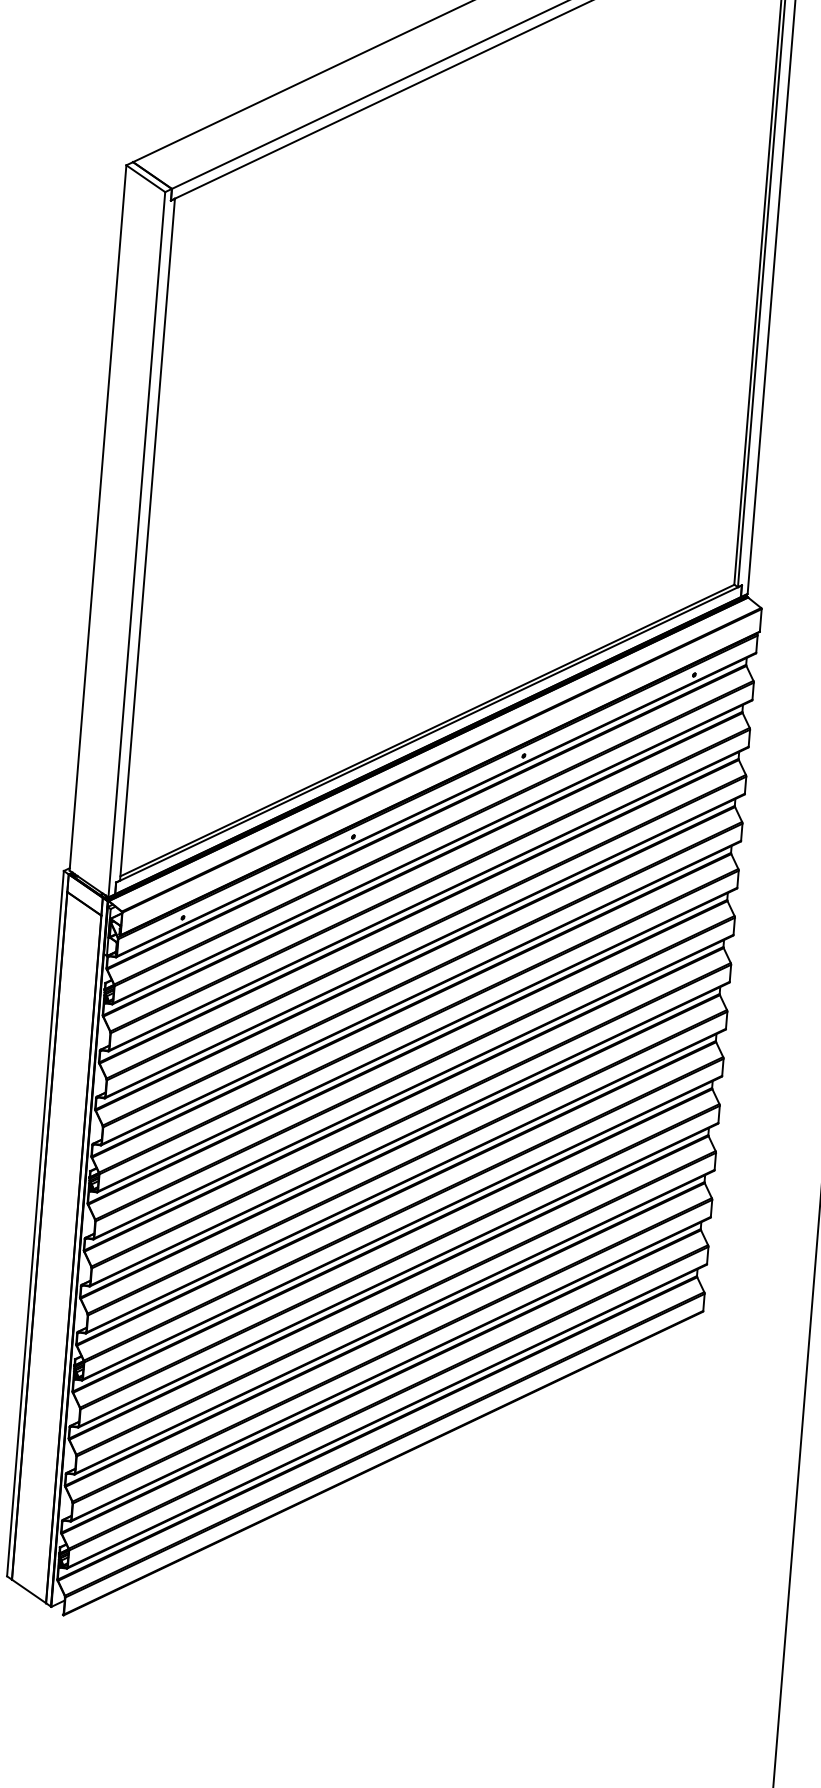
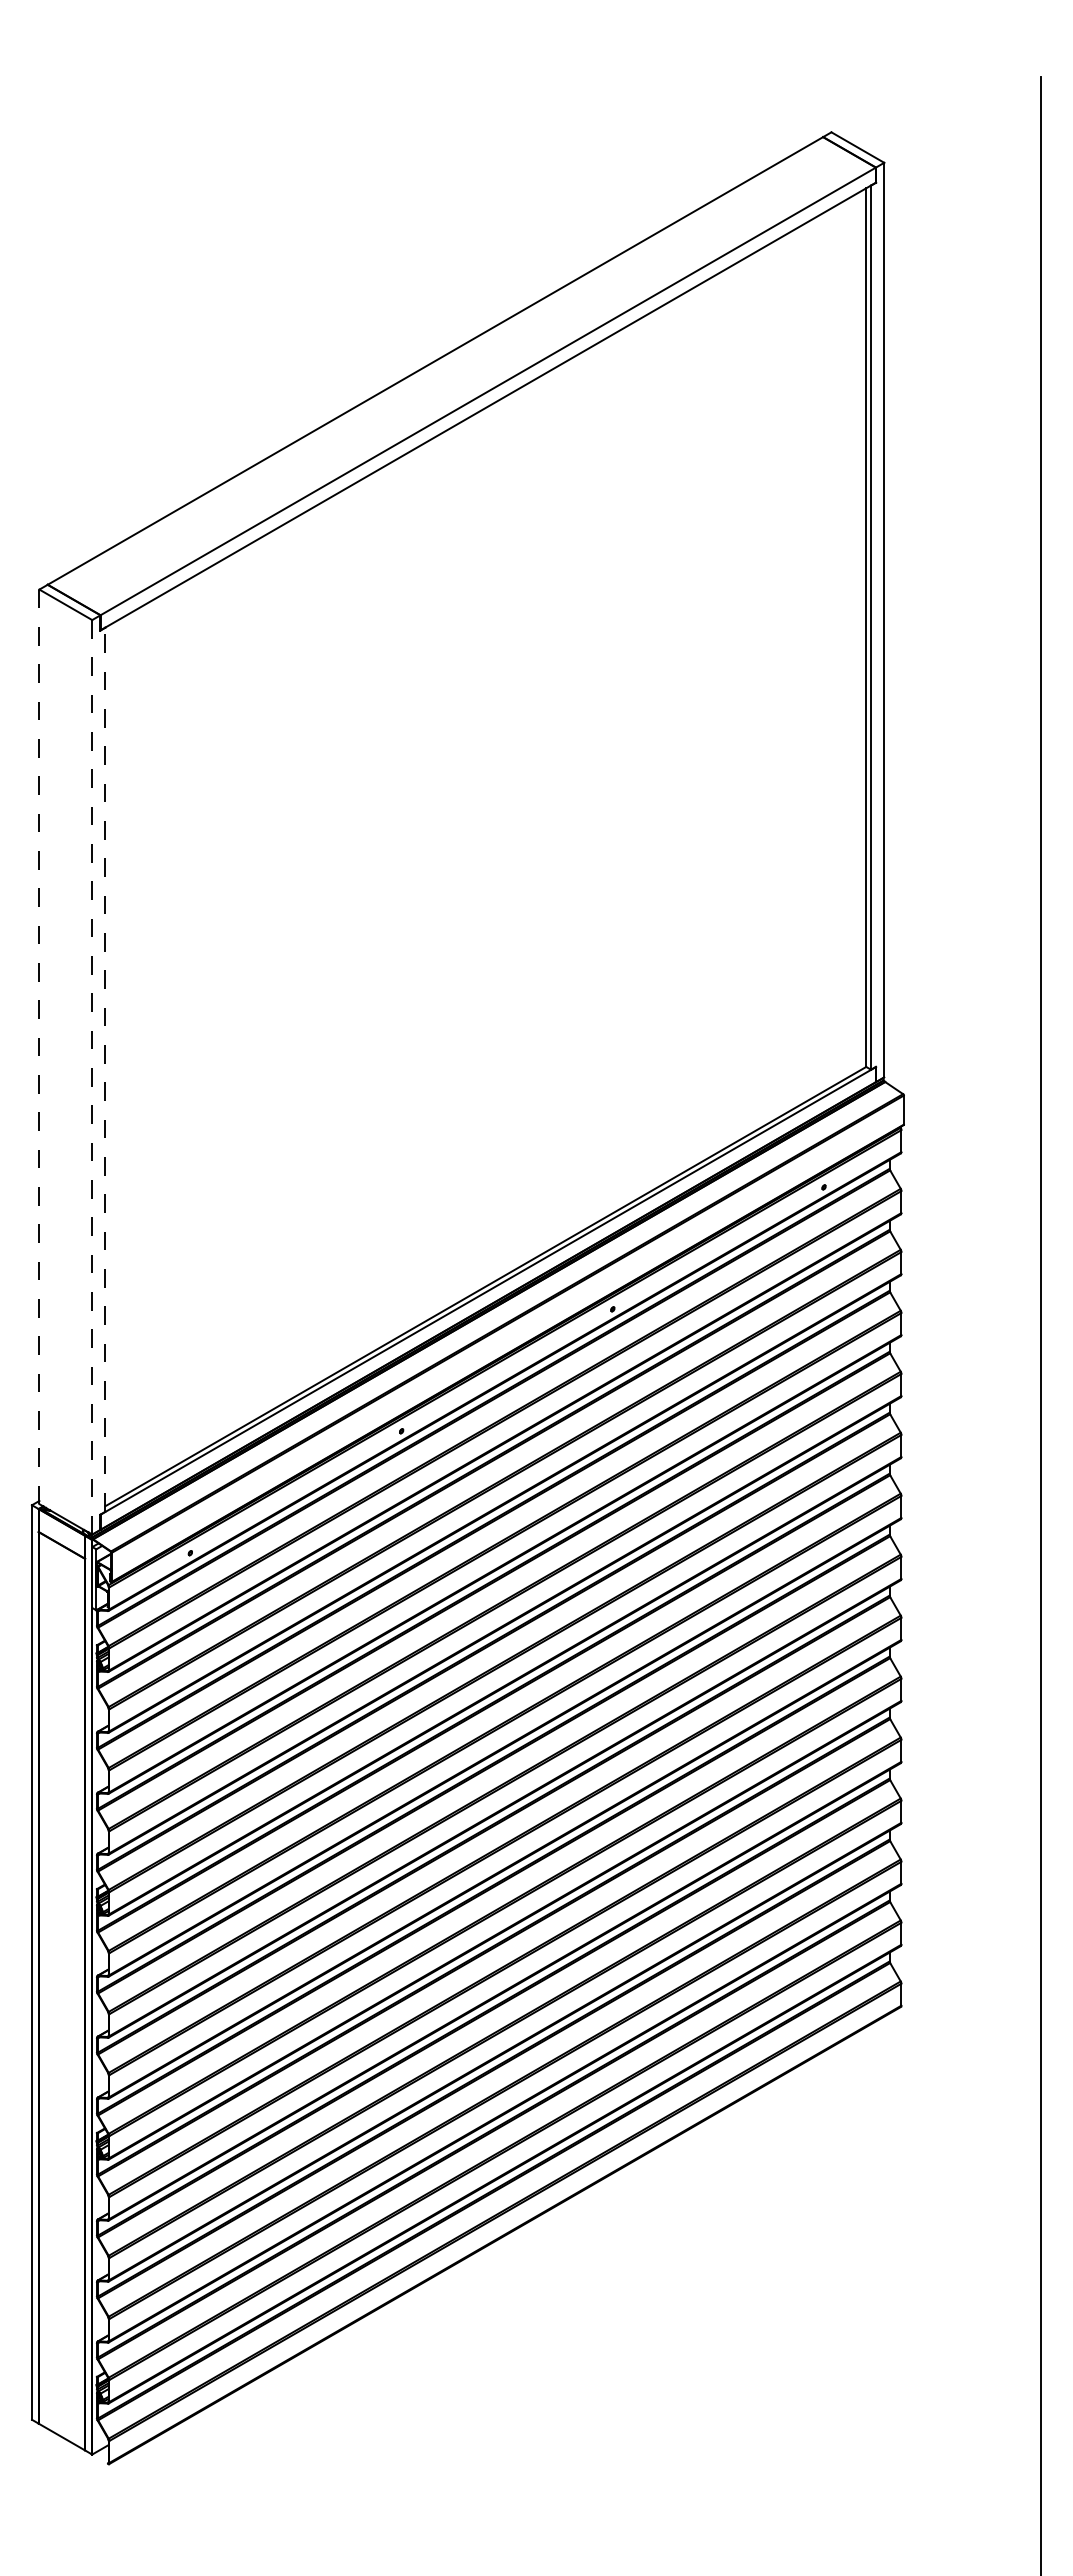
line: (98, 518) -> (39, 1047), solid -> dashed
line: (147, 539) -> (105, 1069), solid -> dashed
line: (137, 544) -> (92, 1077), solid -> dashed

